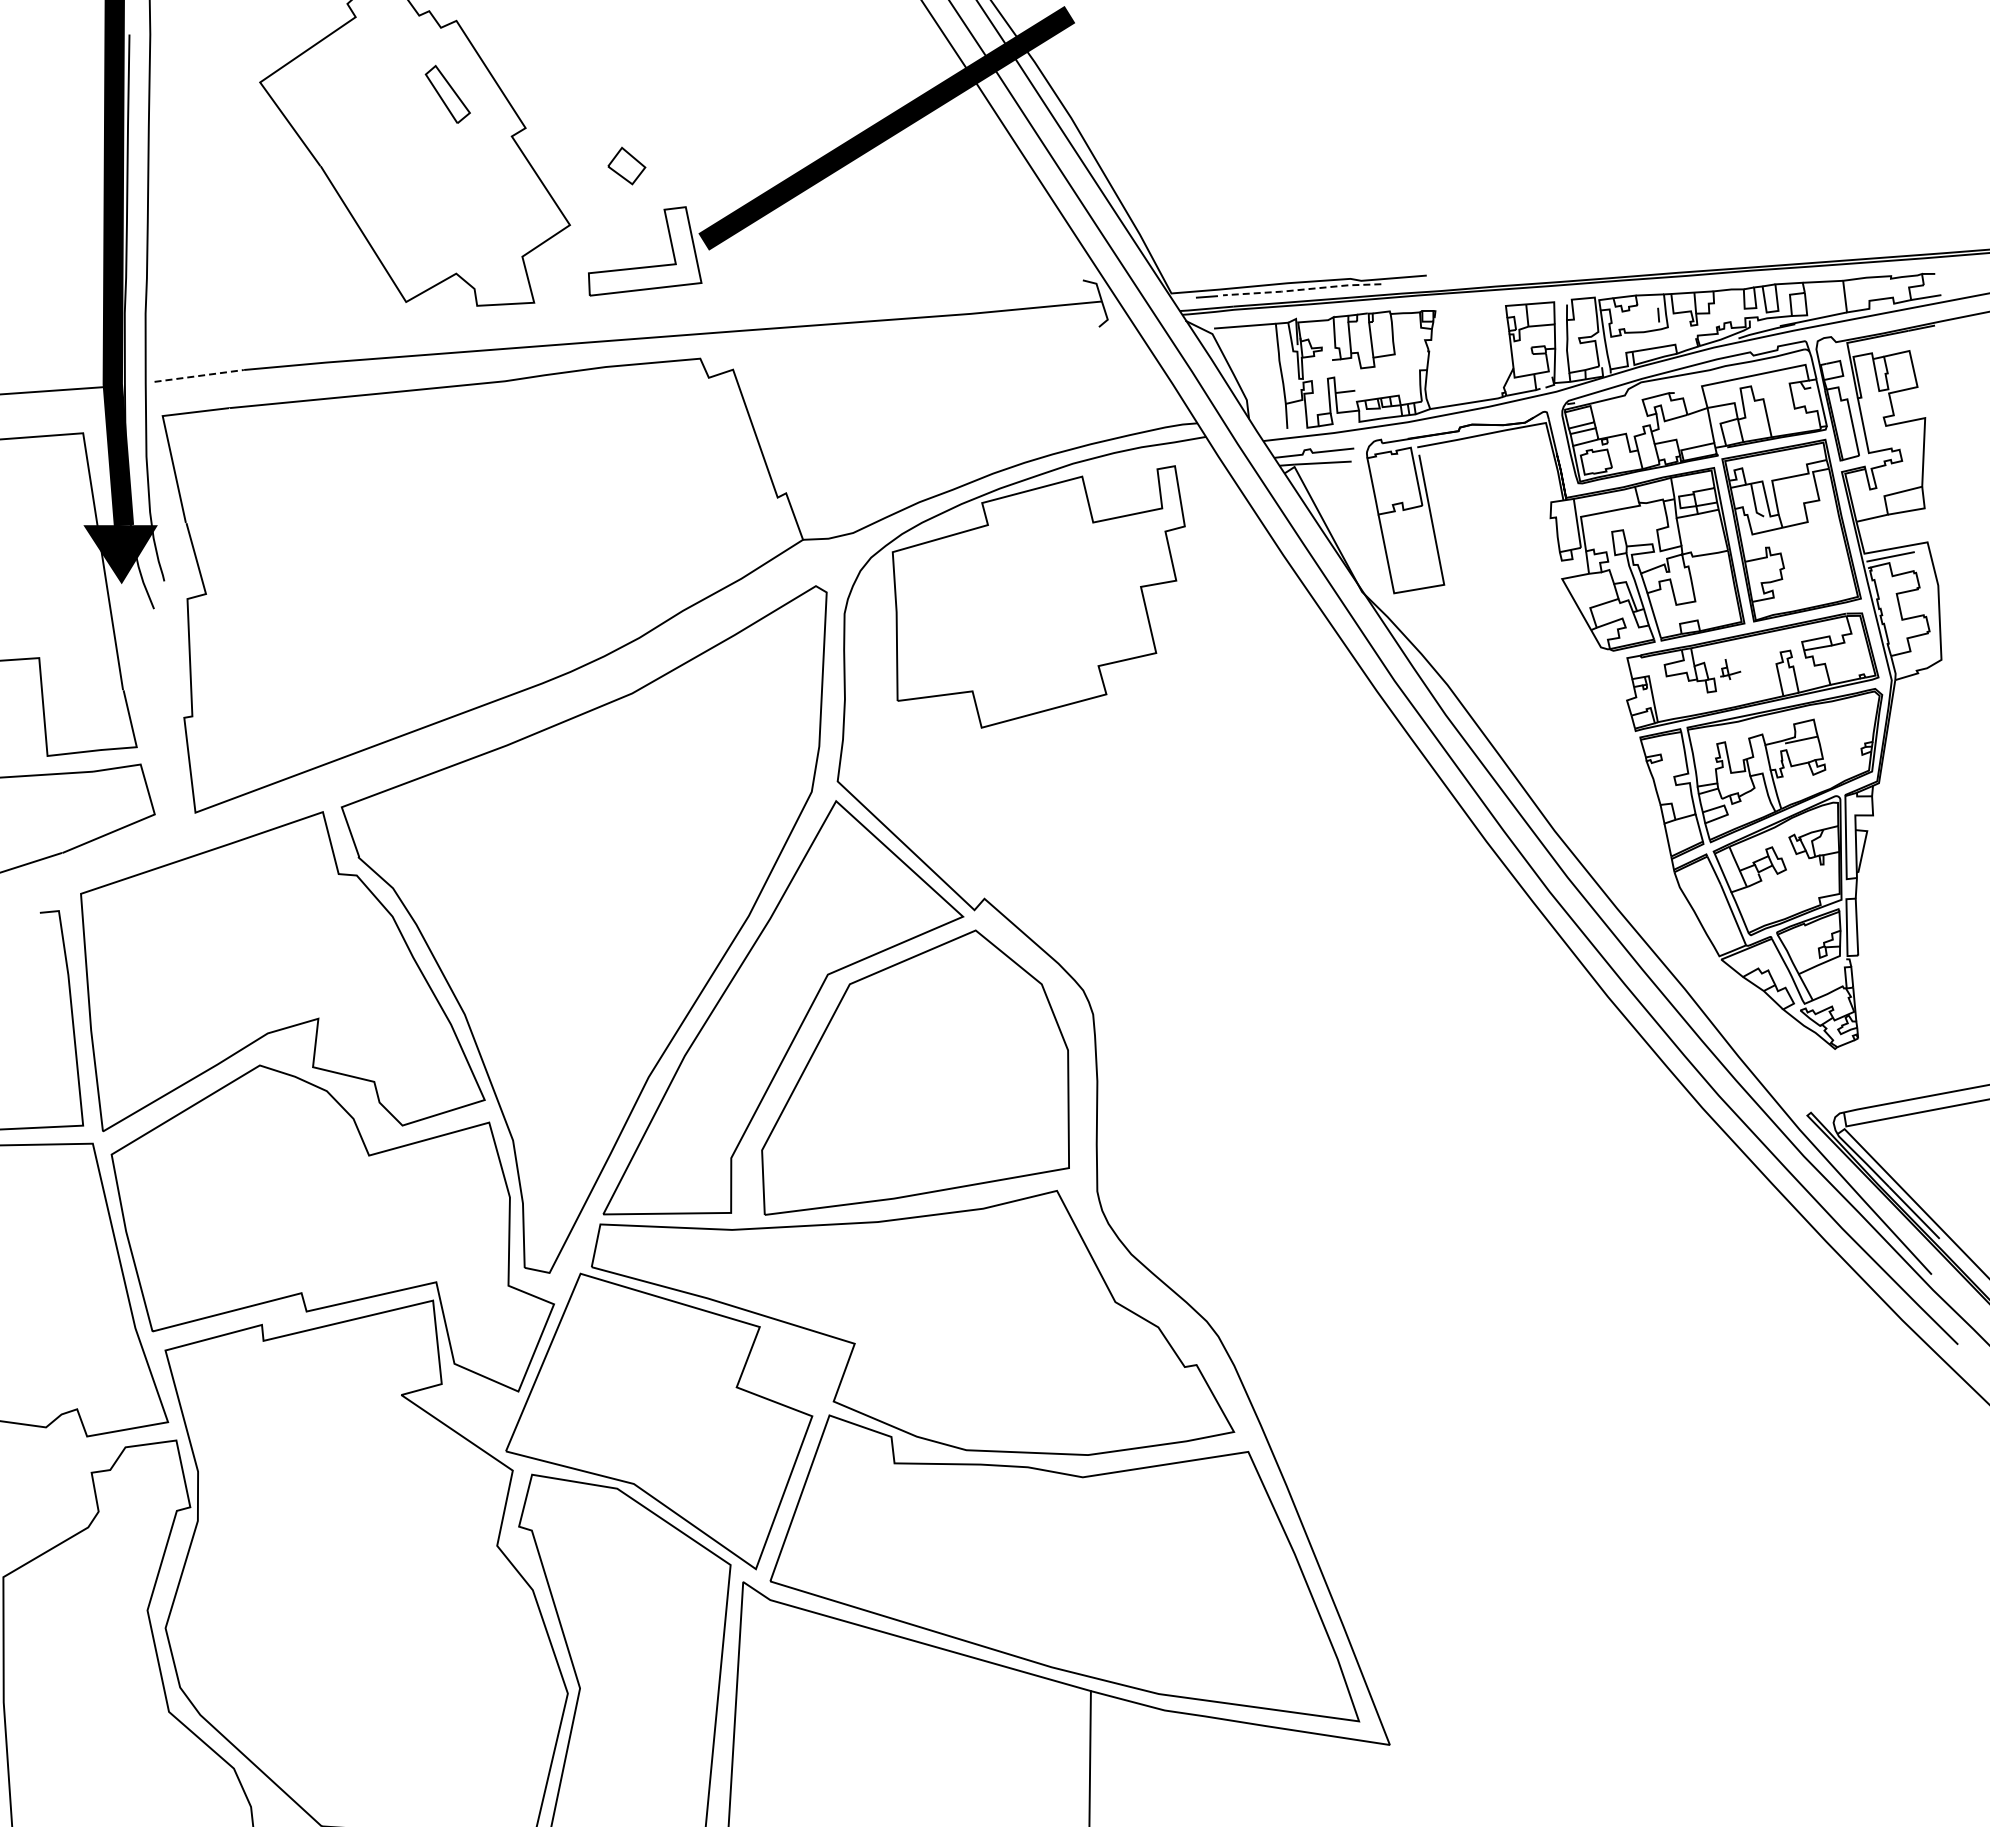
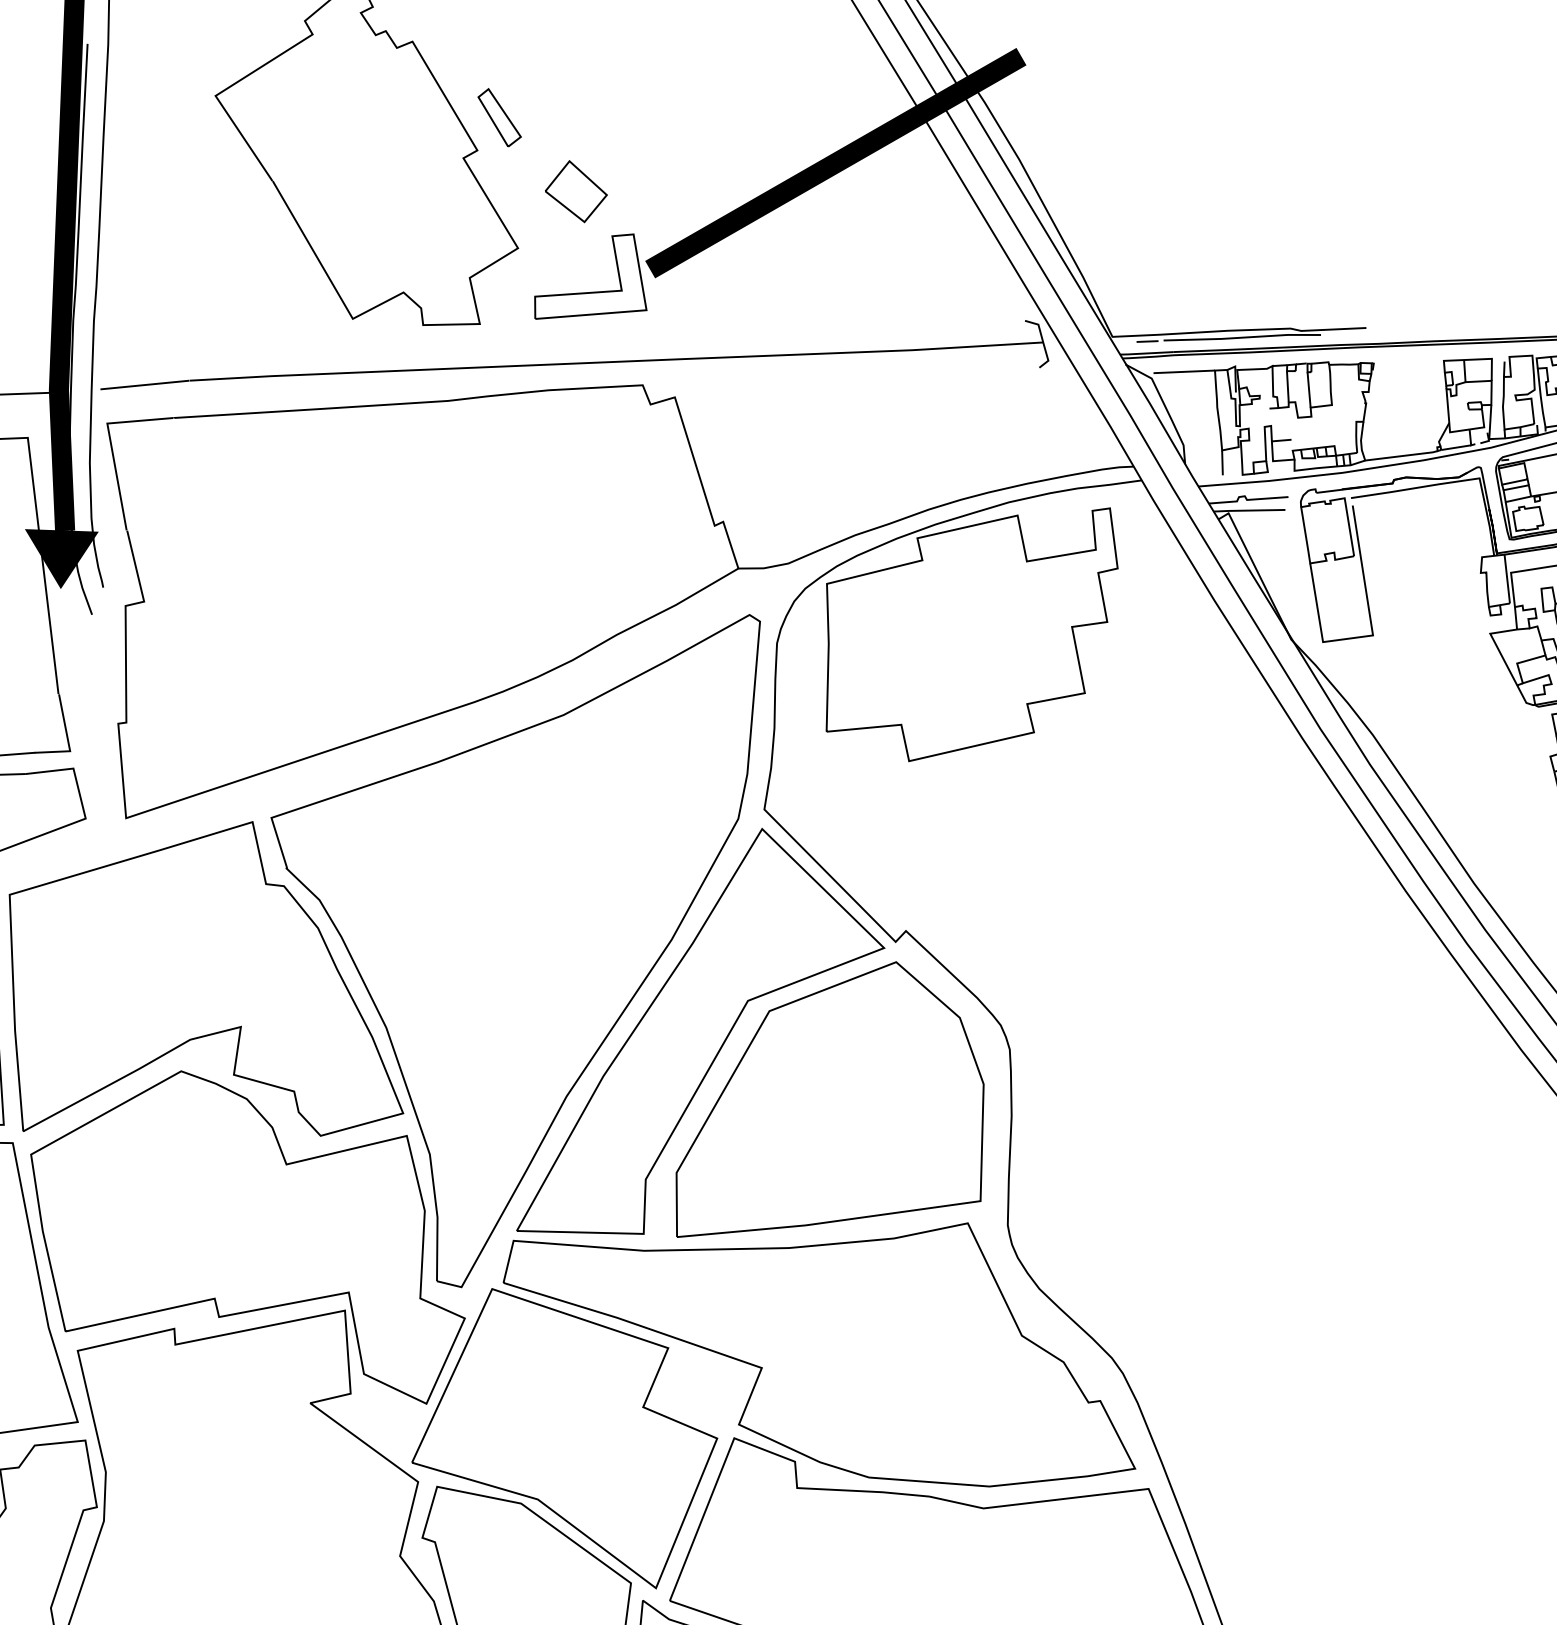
part: (447, 93) -> (499, 116), moved
part: (626, 165) -> (576, 191), size x1.67
line: (1302, 289) -> (1242, 337), dashed -> solid
line: (199, 375) -> (145, 384), dashed -> solid

